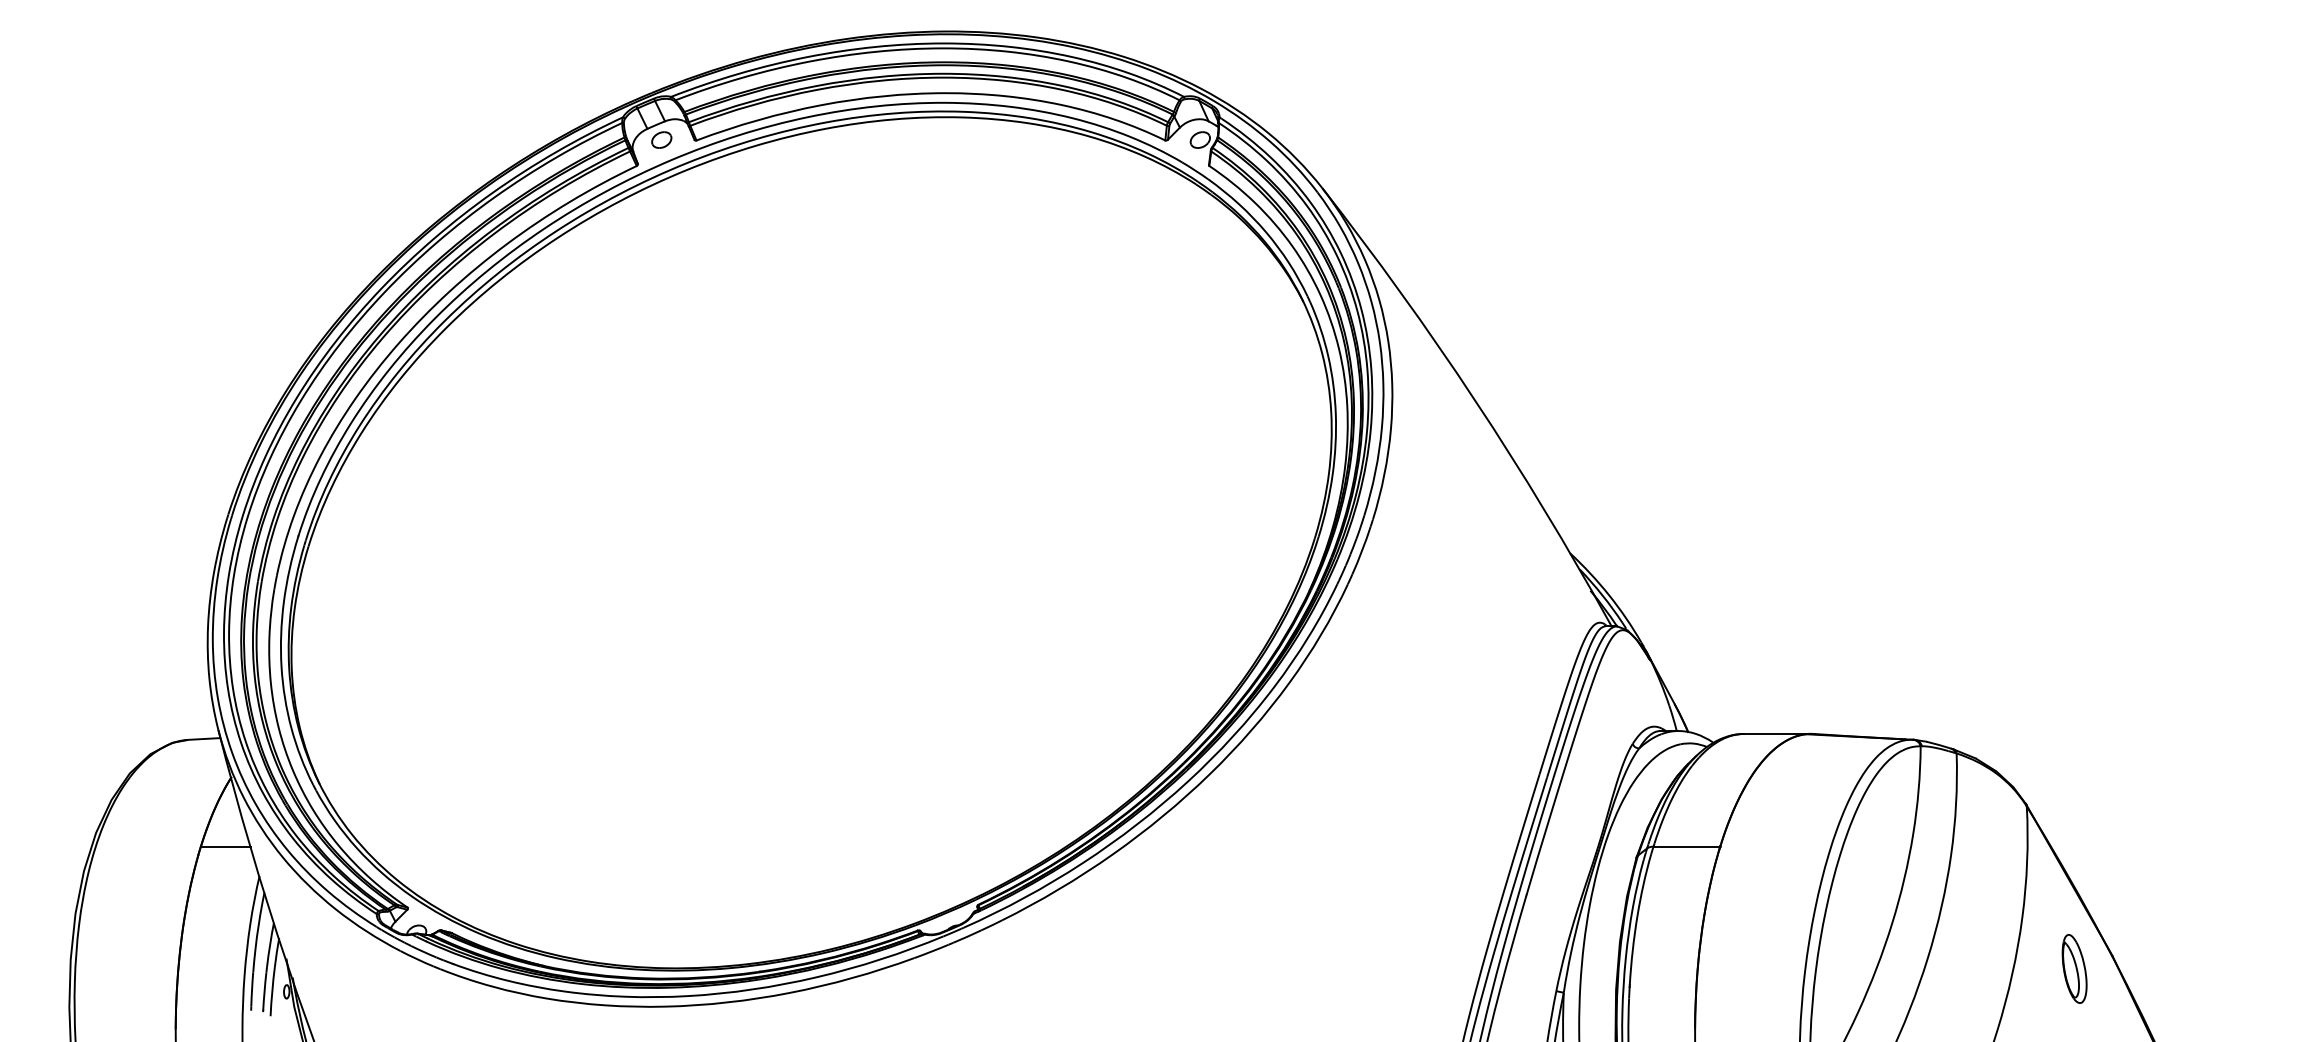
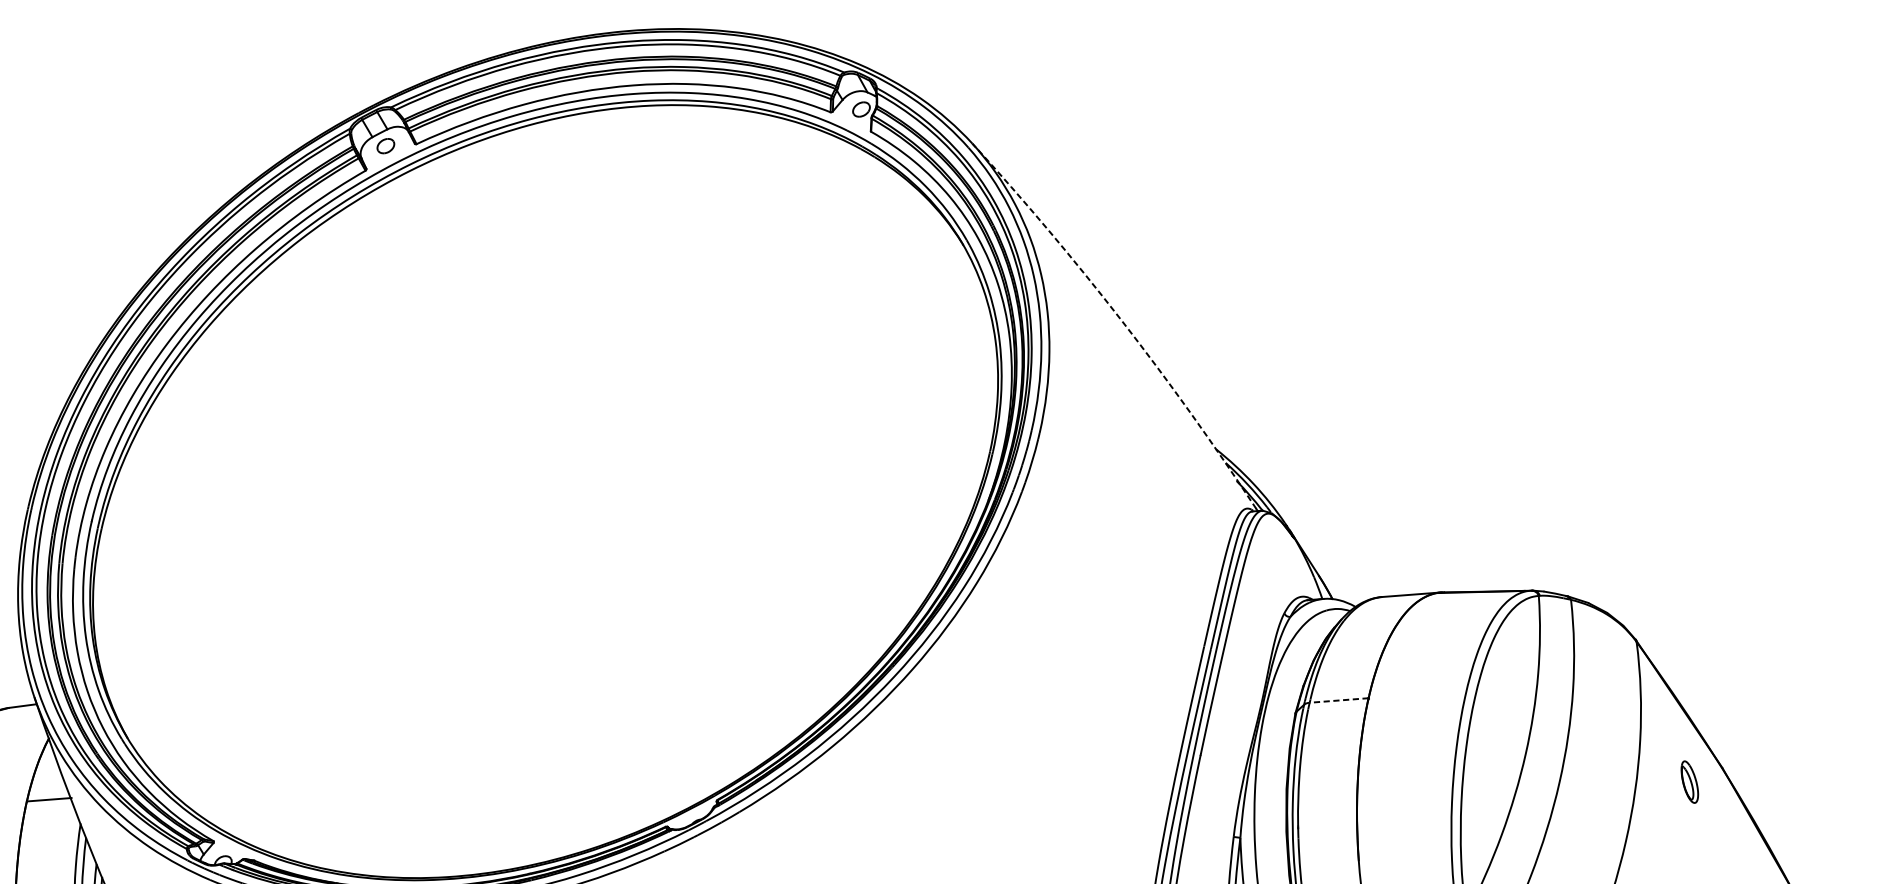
arc: (1474, 400) -> (1121, 320), solid -> dashed
line: (1686, 846) -> (1338, 700), solid -> dashed
part: (2074, 968) -> (1689, 781), size x0.7

